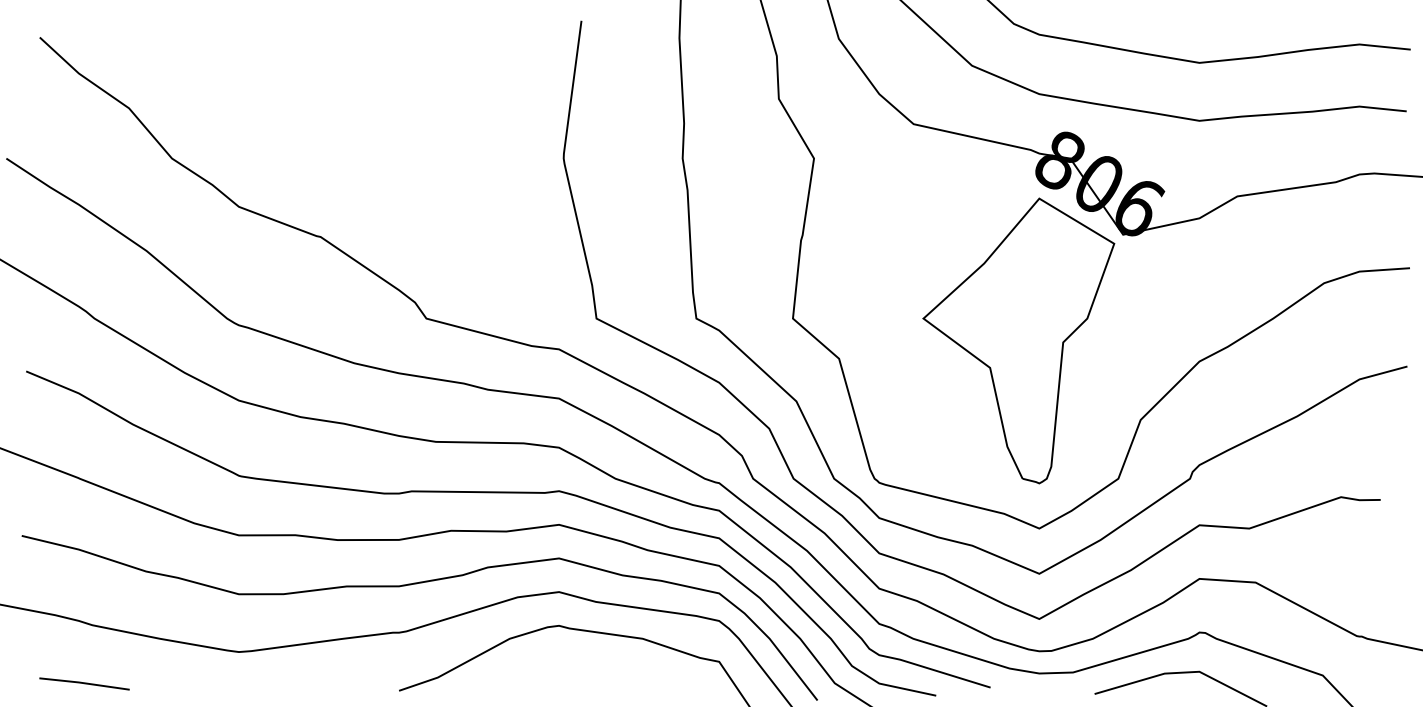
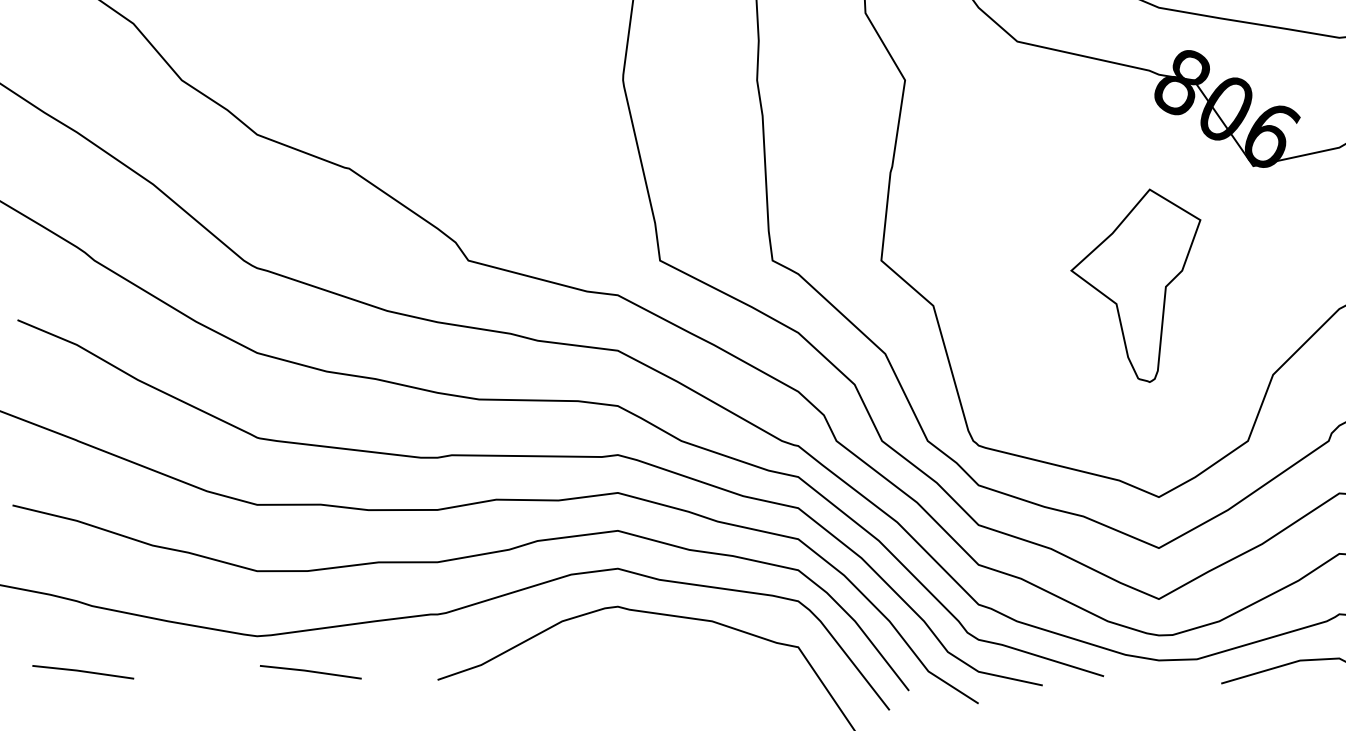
part: (1018, 340) -> (1135, 285), size x0.6
line: (286, 683) -> (310, 671), added

